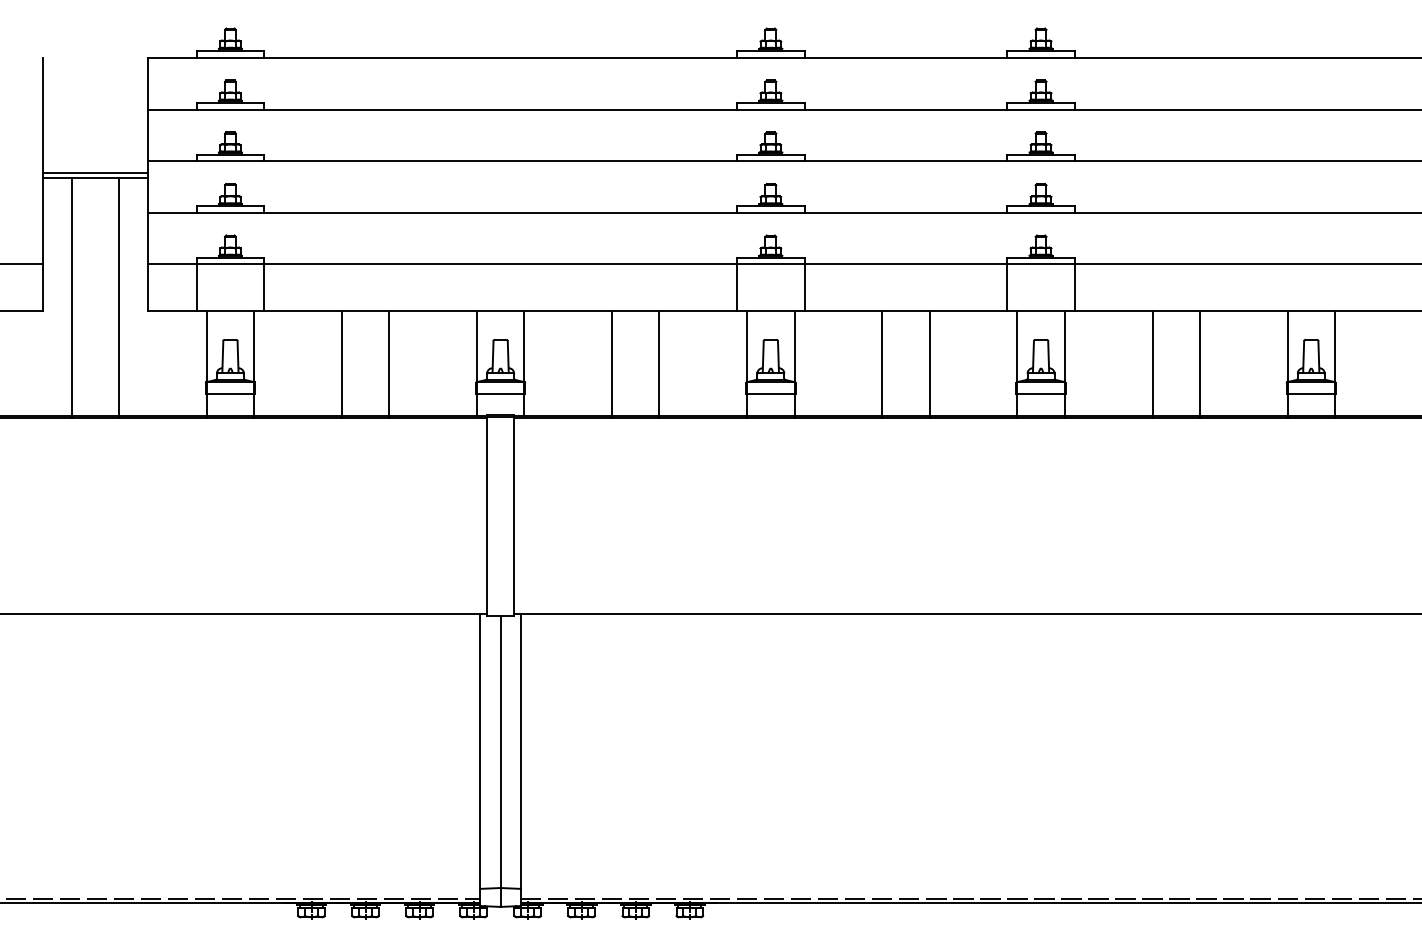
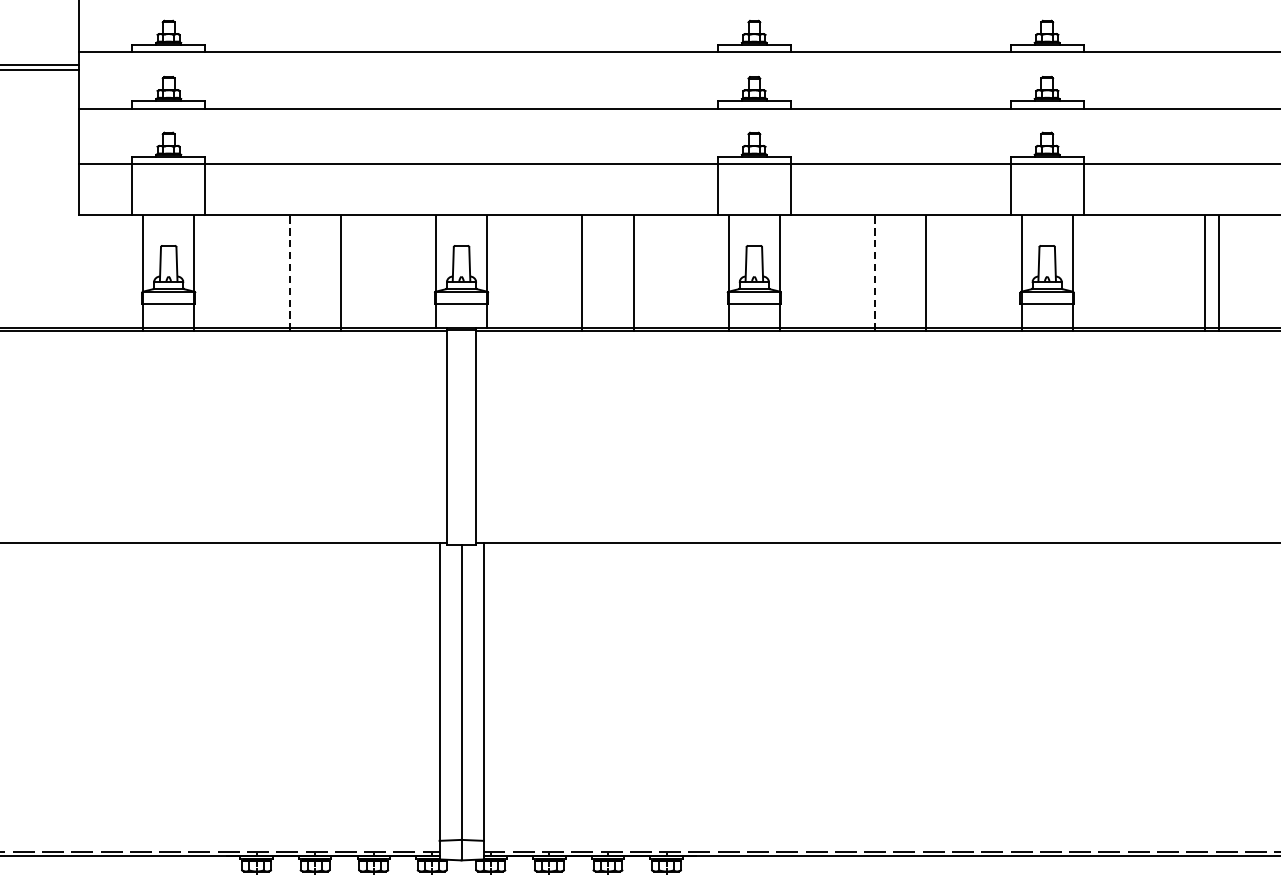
line: (118, 298) -> (47, 201), removed
line: (341, 364) -> (289, 272), solid -> dashed
line: (882, 364) -> (875, 272), solid -> dashed
line: (1152, 364) -> (1204, 272), moved

